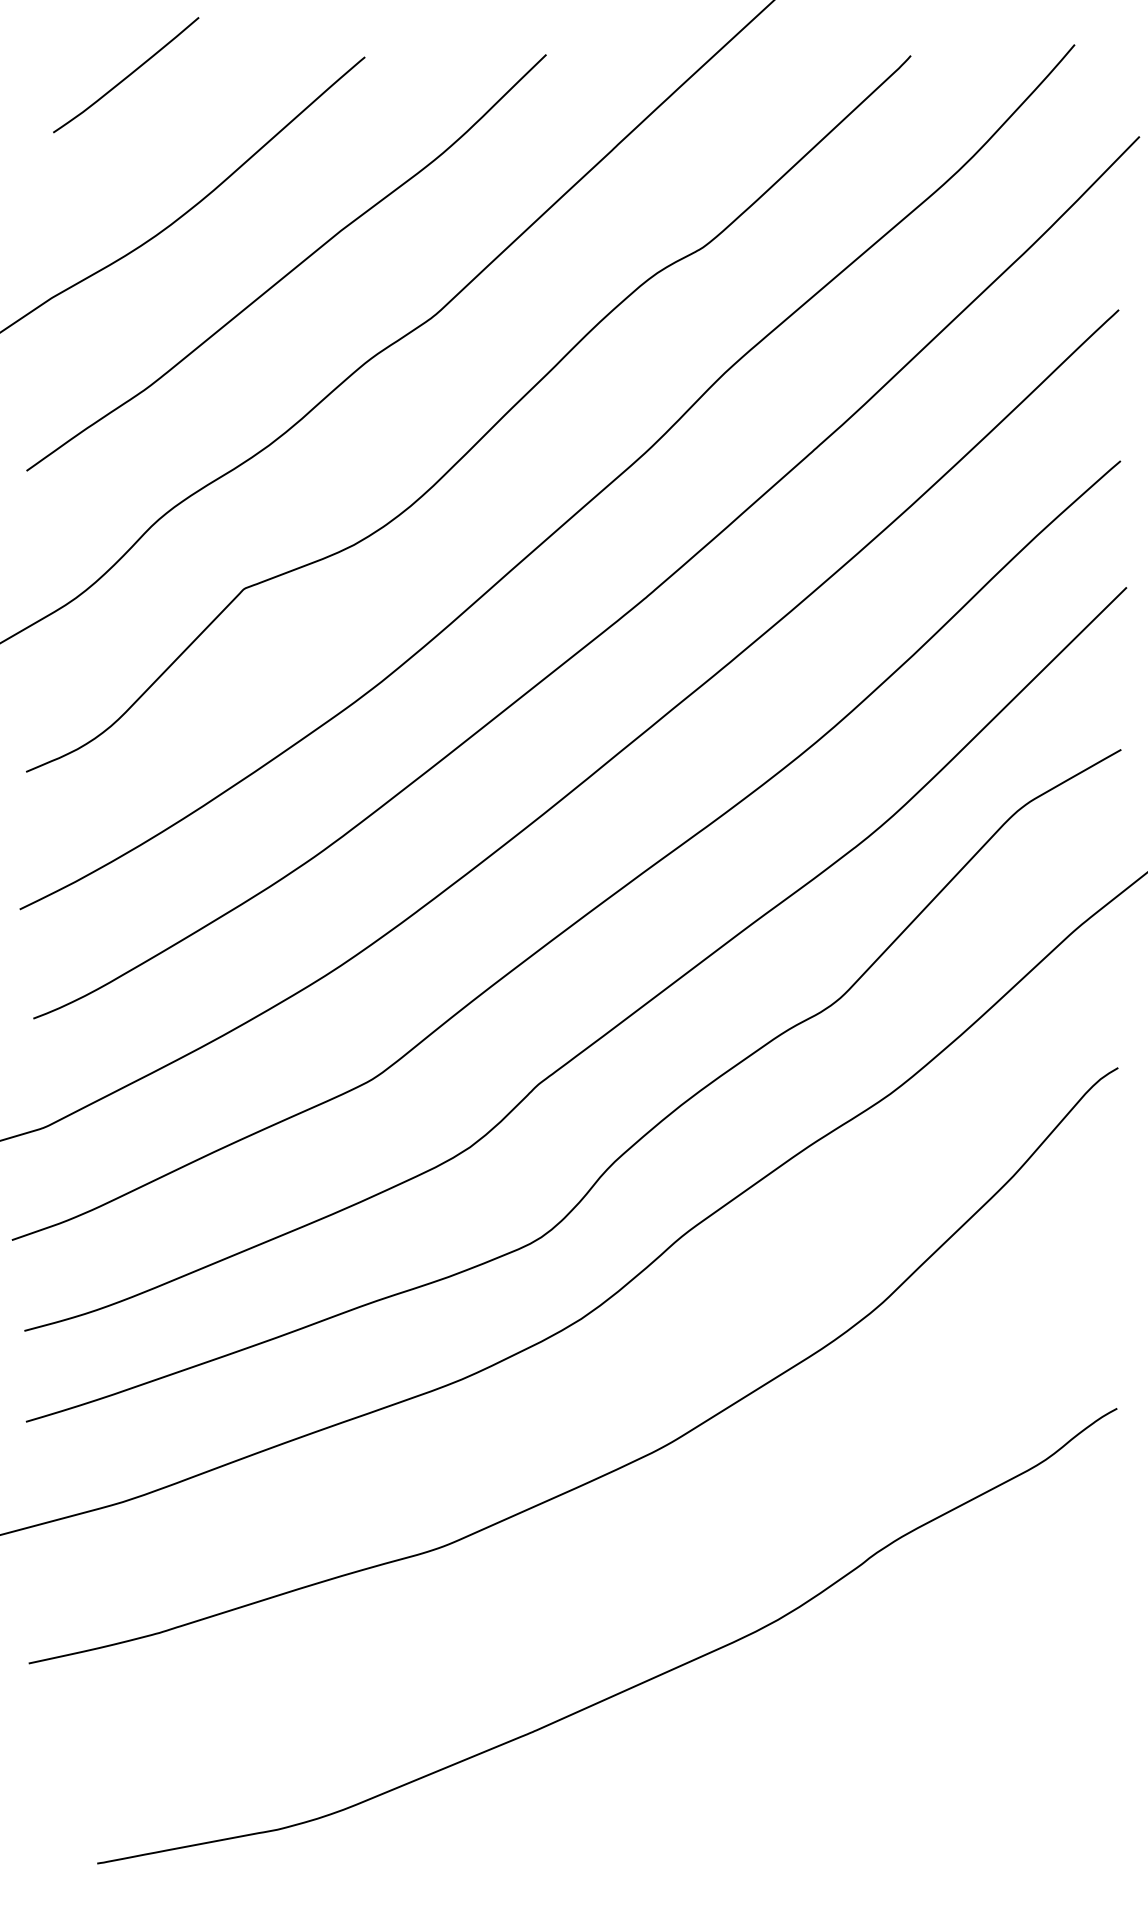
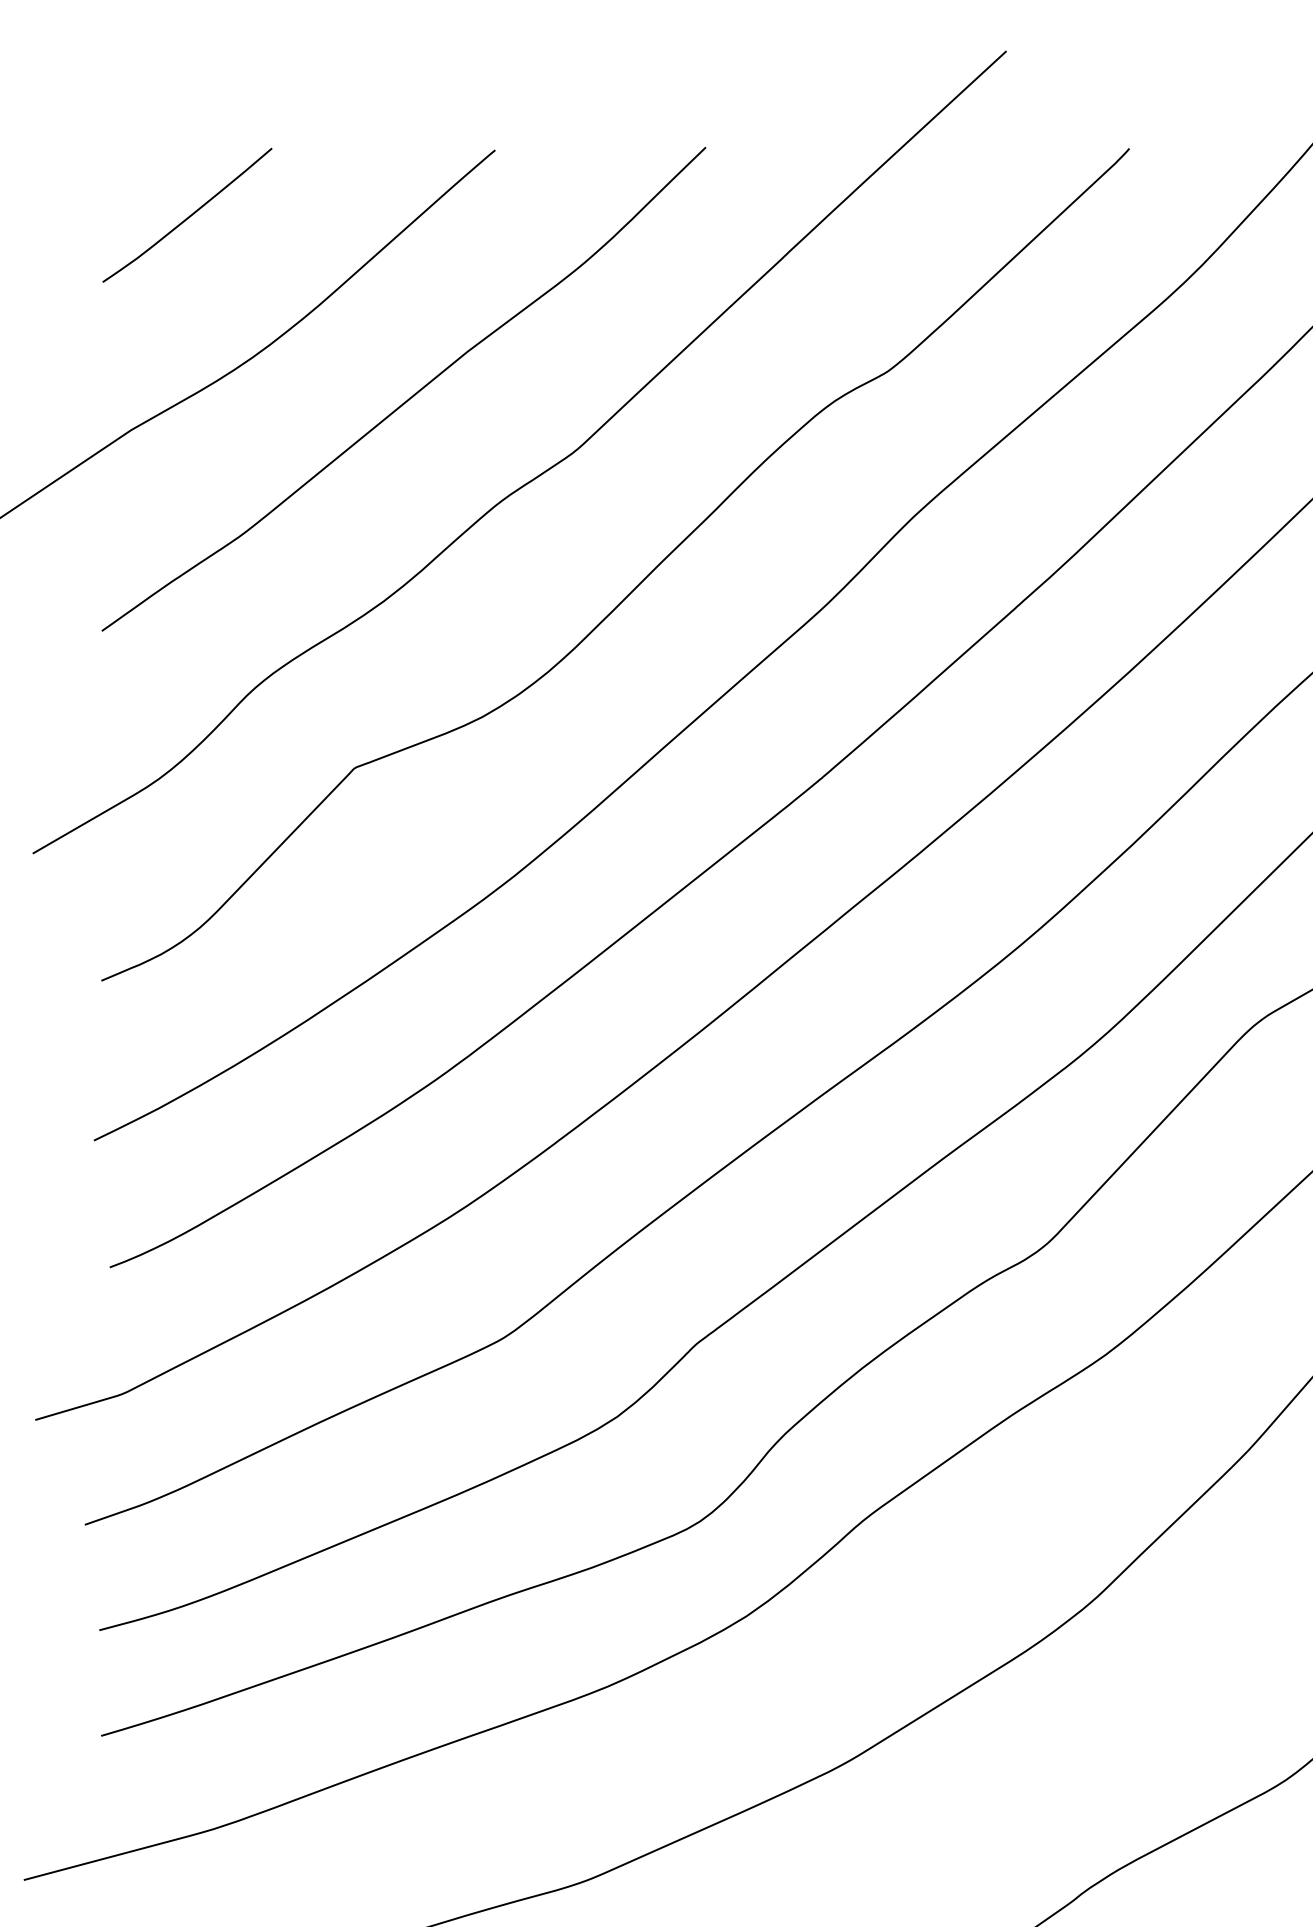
curve: (127, 75) -> (188, 215), moved

